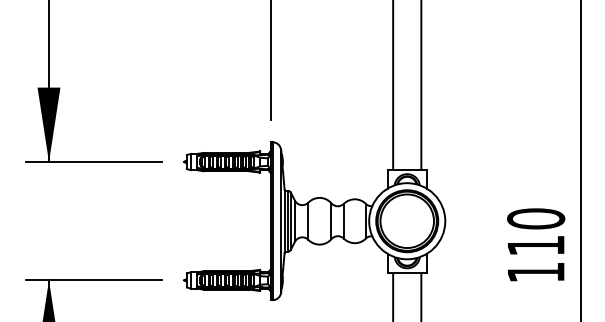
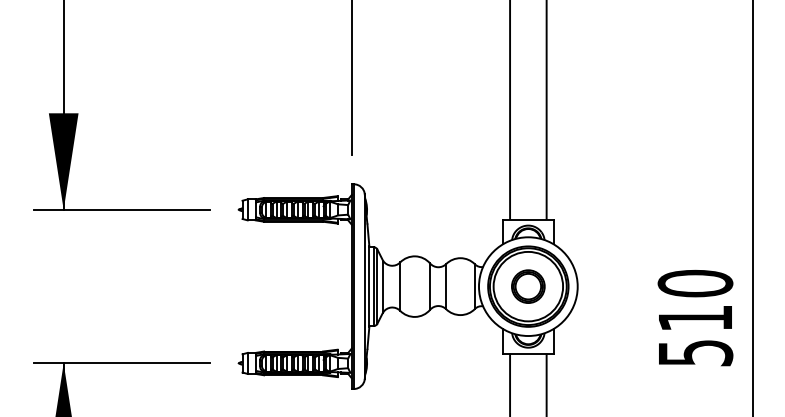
part: (407, 221) -> (528, 286), added
text: (536, 272) -> (696, 353), 110 -> 510

